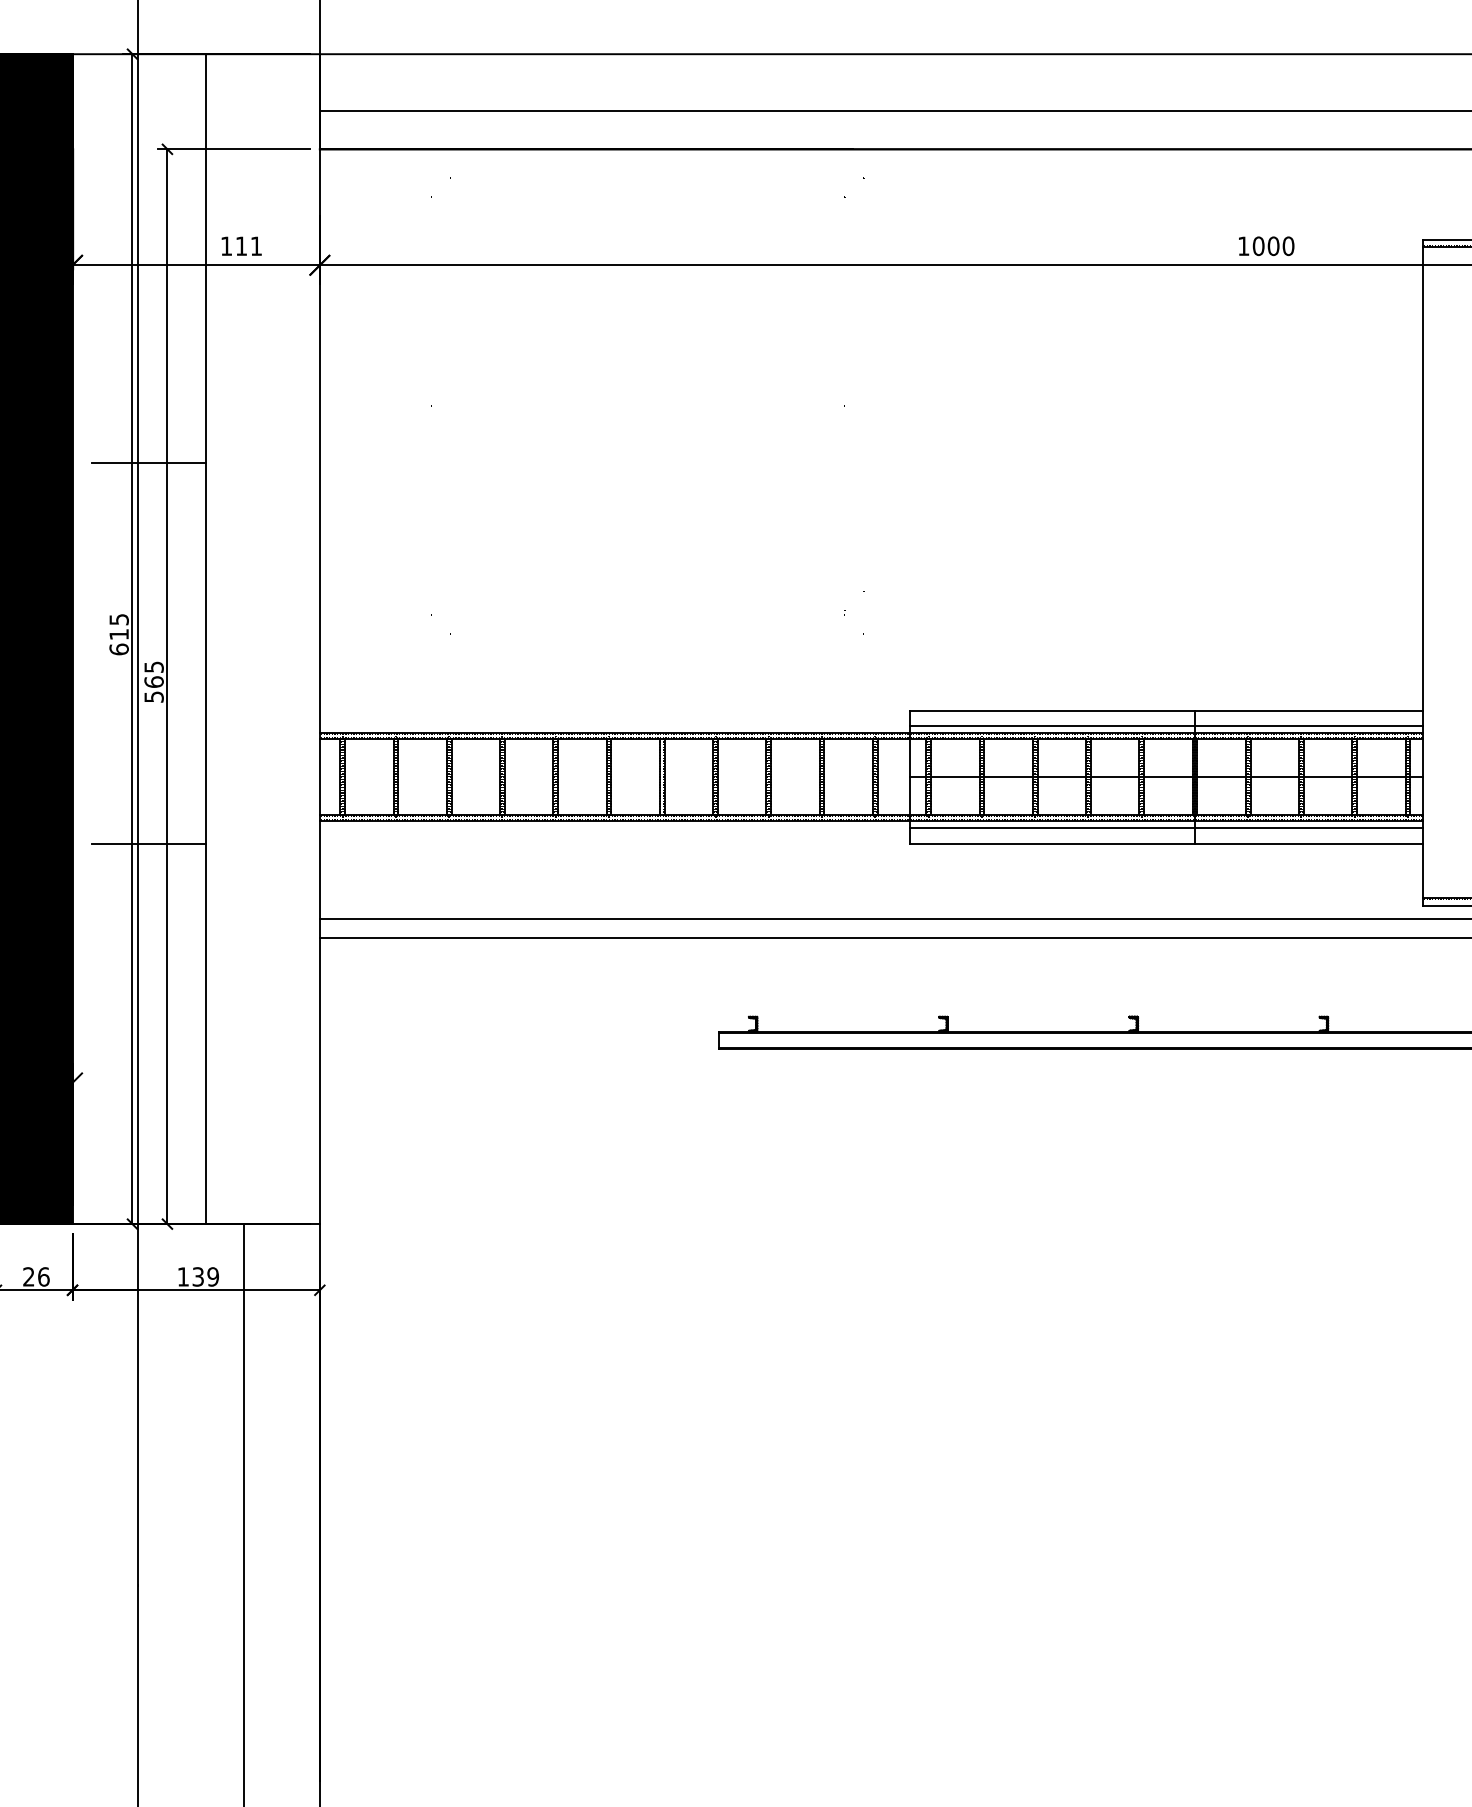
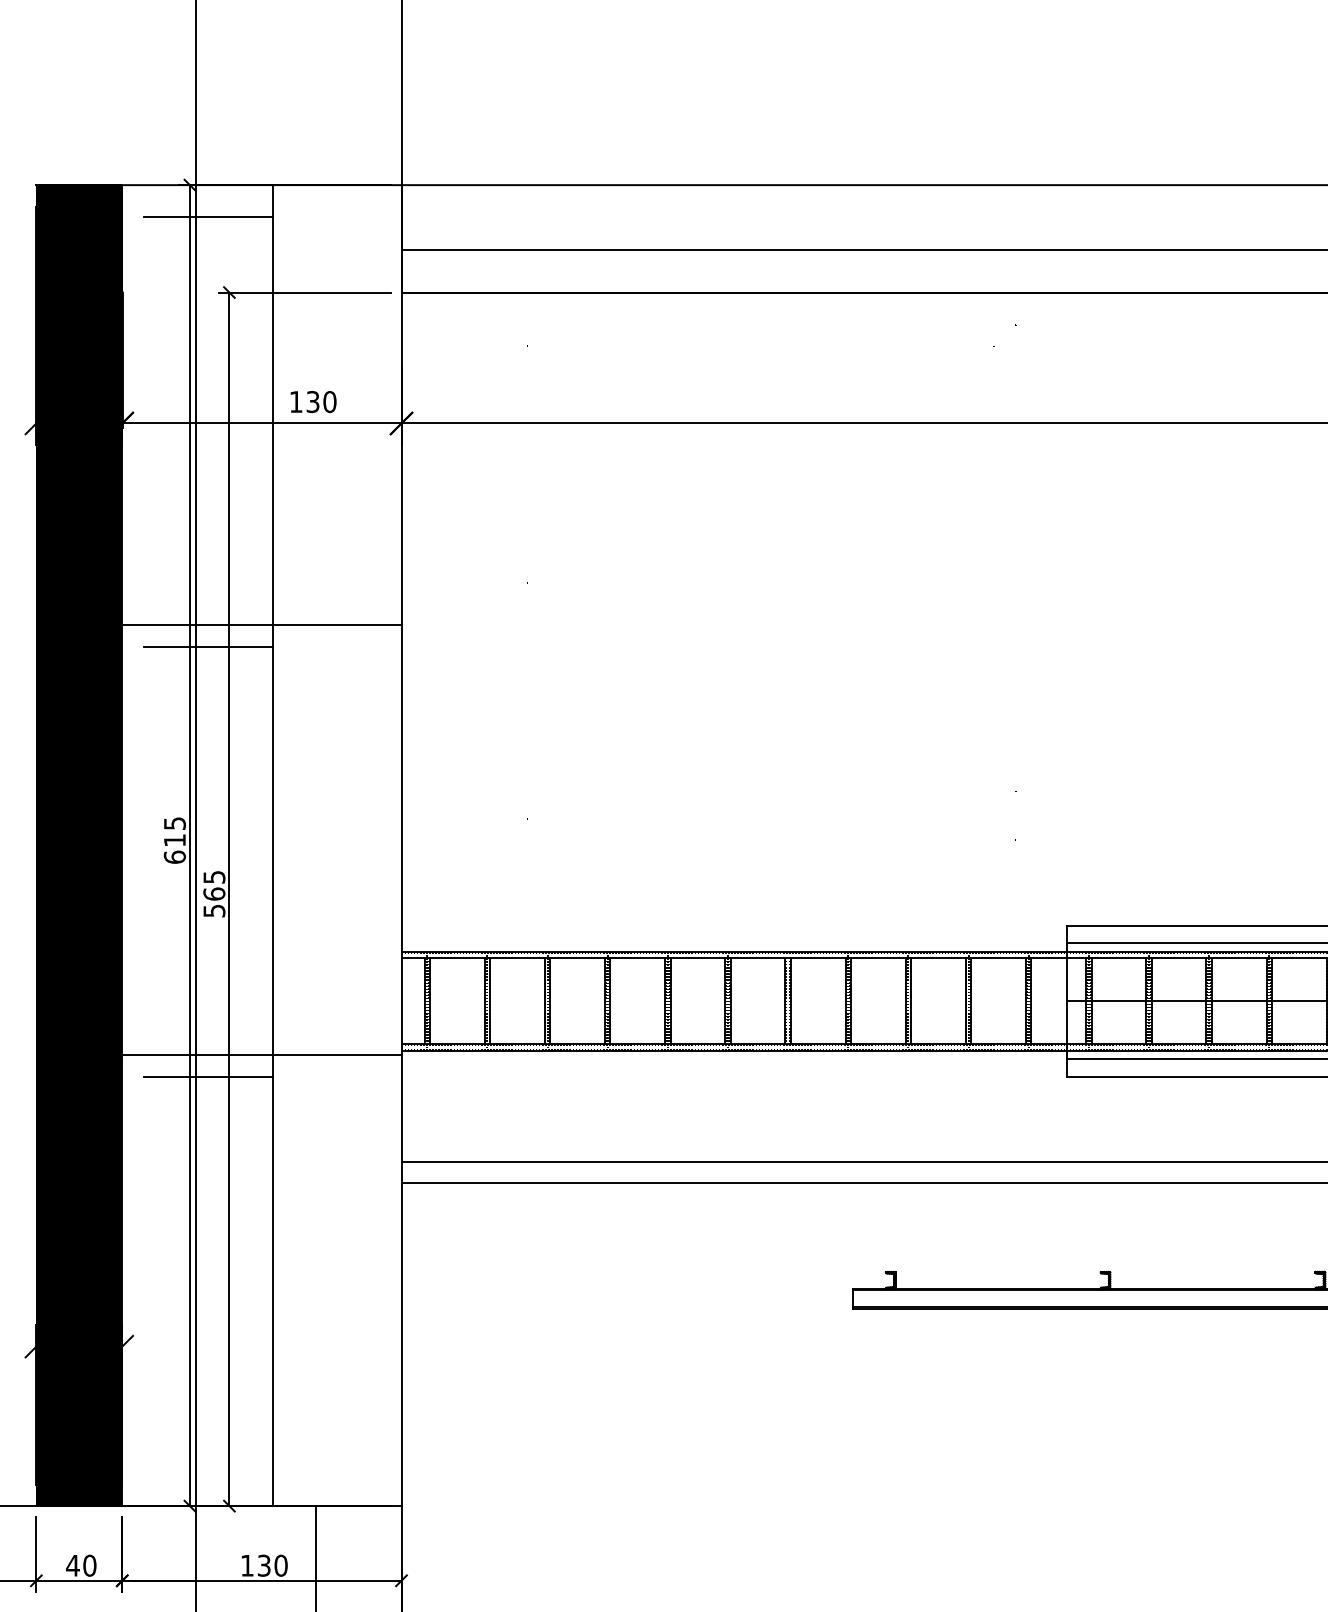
line: (148, 82) -> (208, 217), added
text: (249, 246) -> (322, 402), 111 -> 130
line: (195, 443) -> (261, 624), added
line: (195, 824) -> (261, 1054), added
text: (35, 1276) -> (80, 1565), 26 -> 40
text: (213, 1276) -> (281, 1565), 139 -> 130

